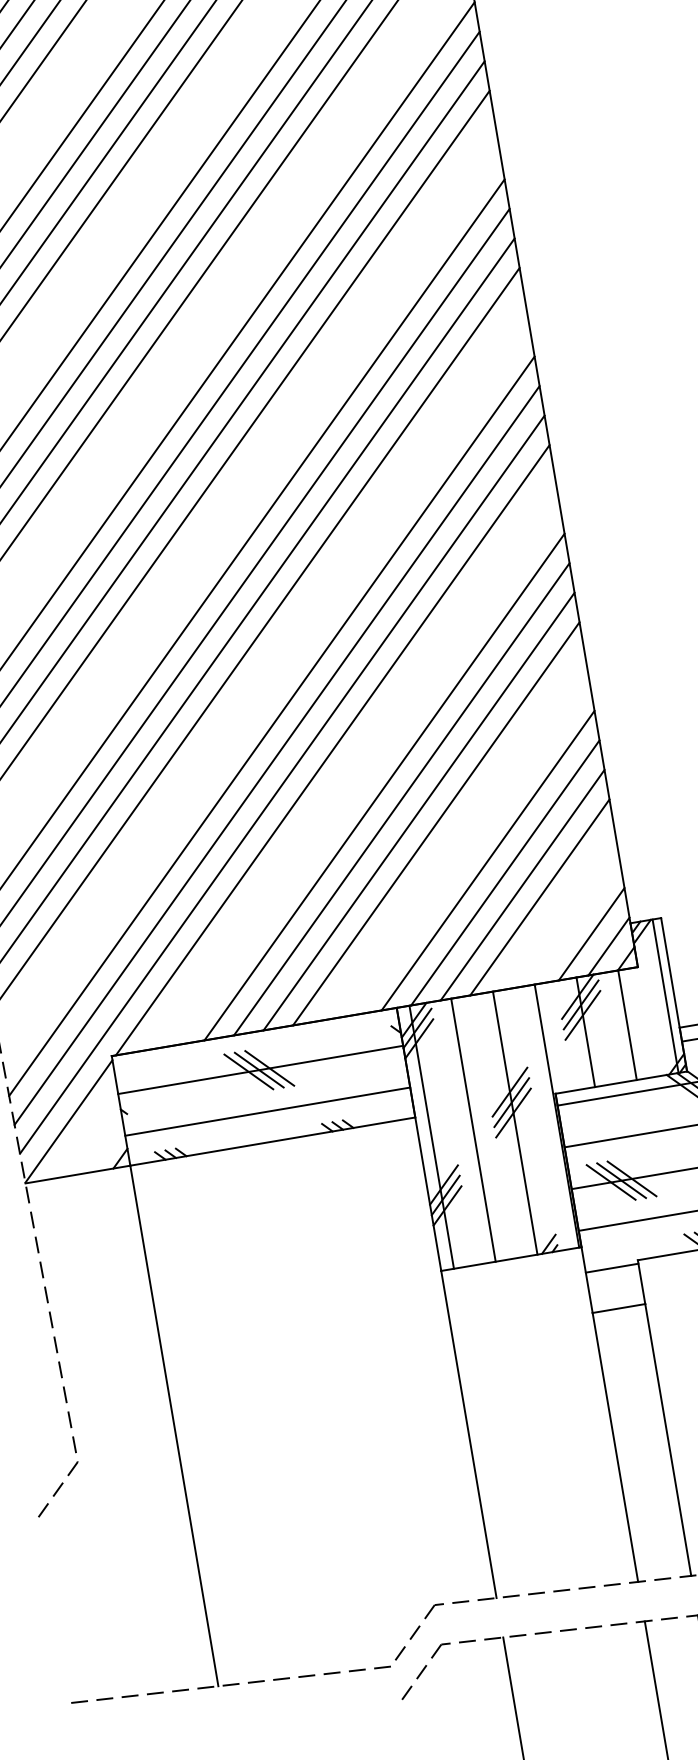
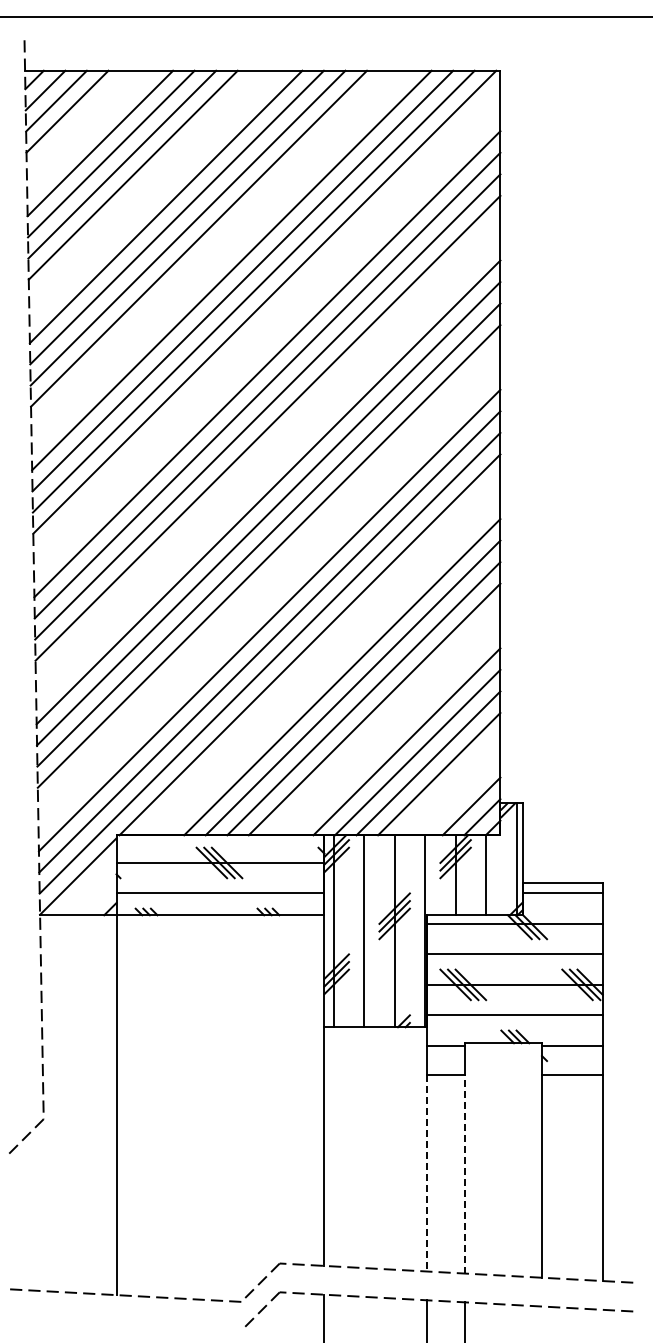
line: (668, 1438) -> (465, 1173), solid -> dashed
line: (614, 1447) -> (426, 1173), solid -> dashed

